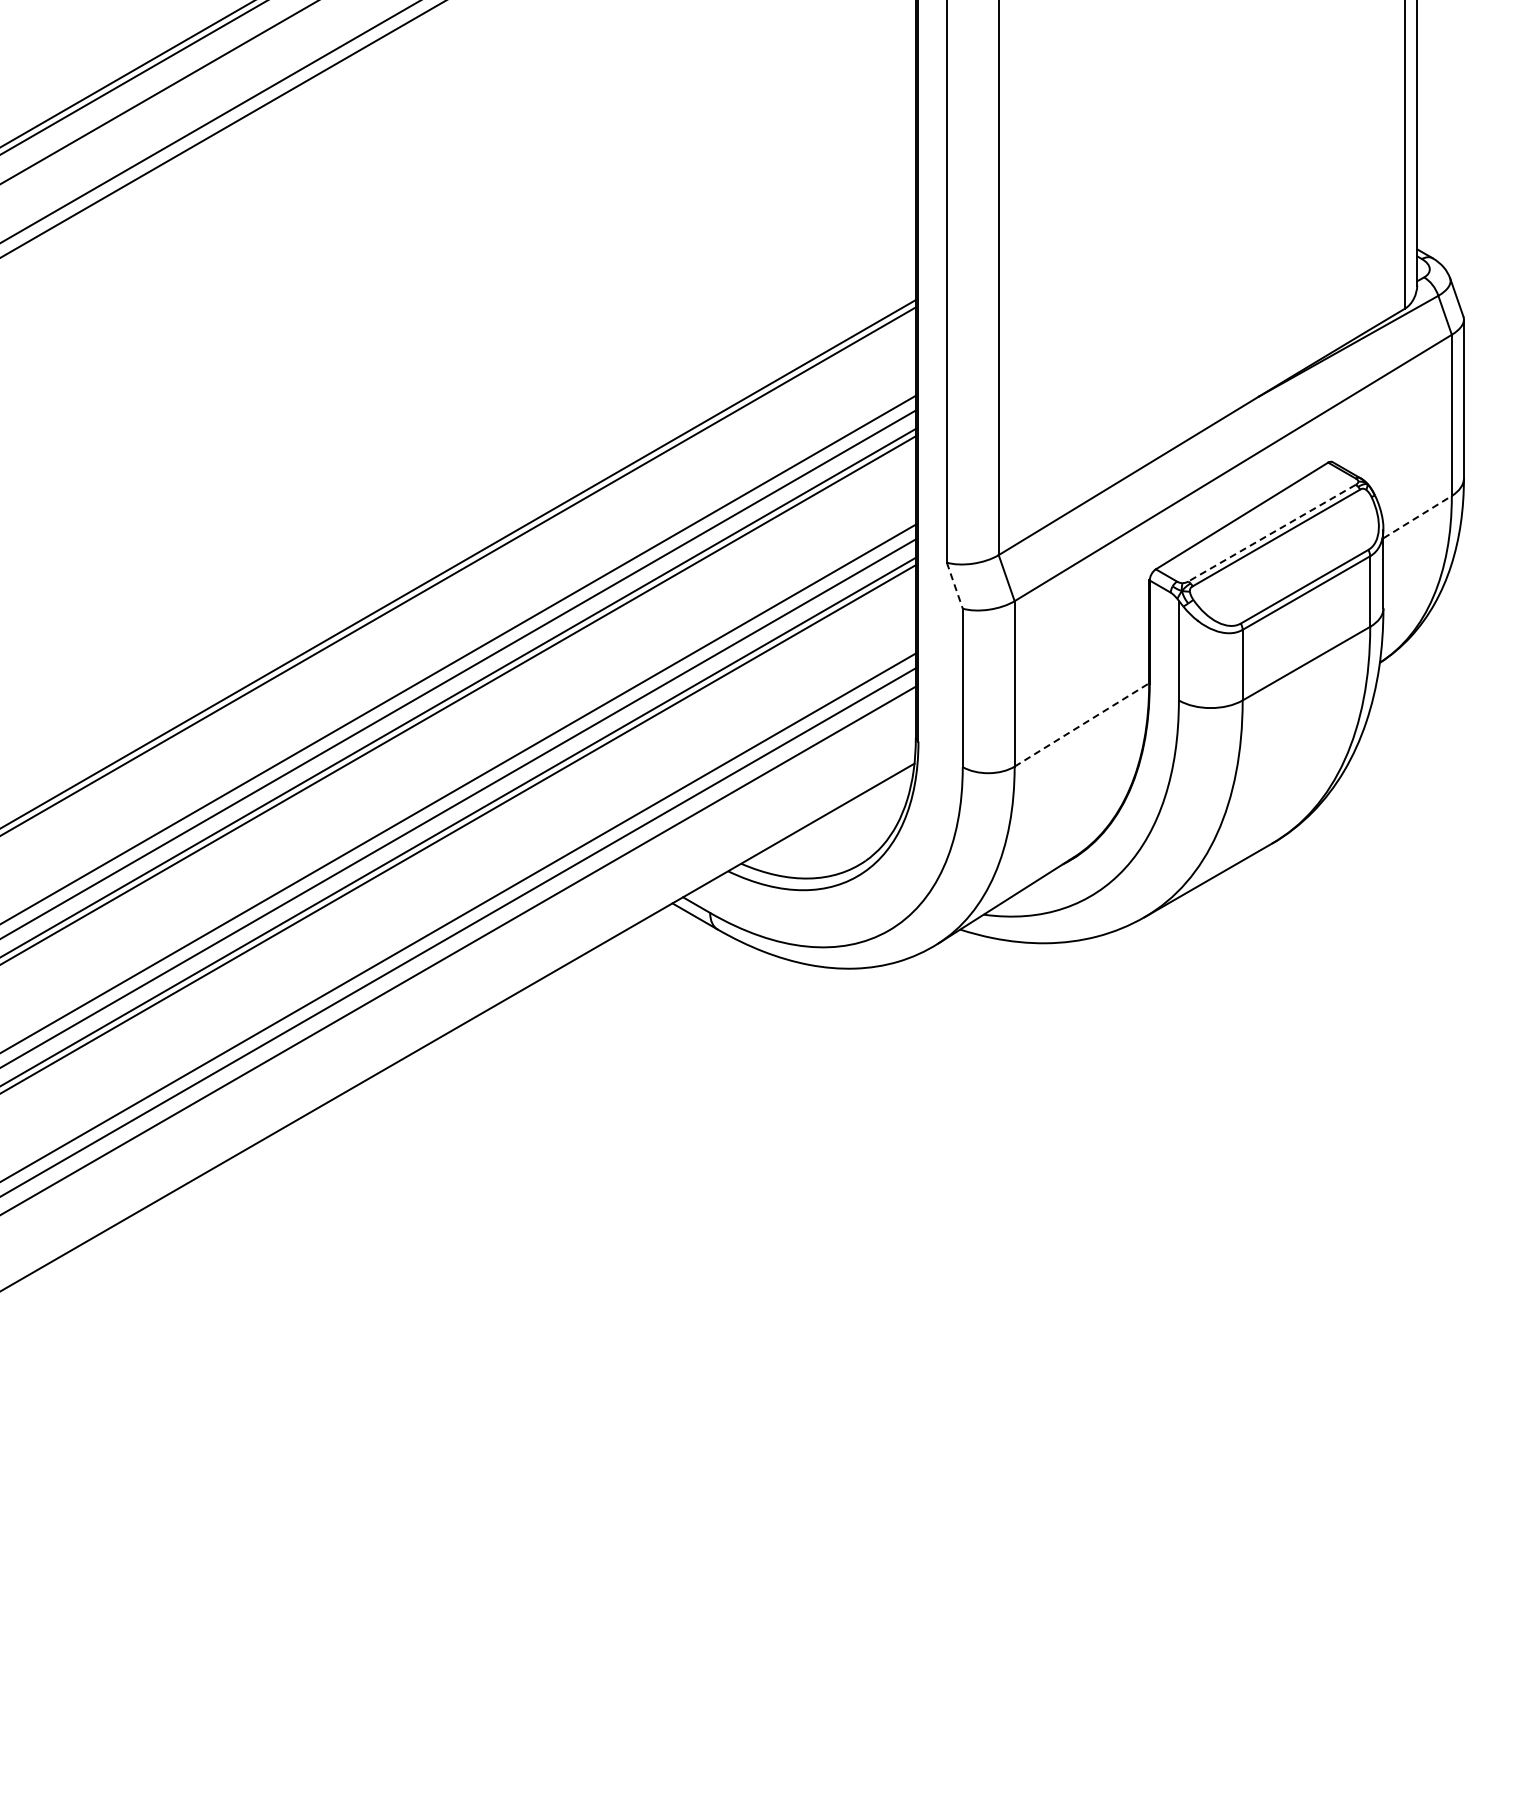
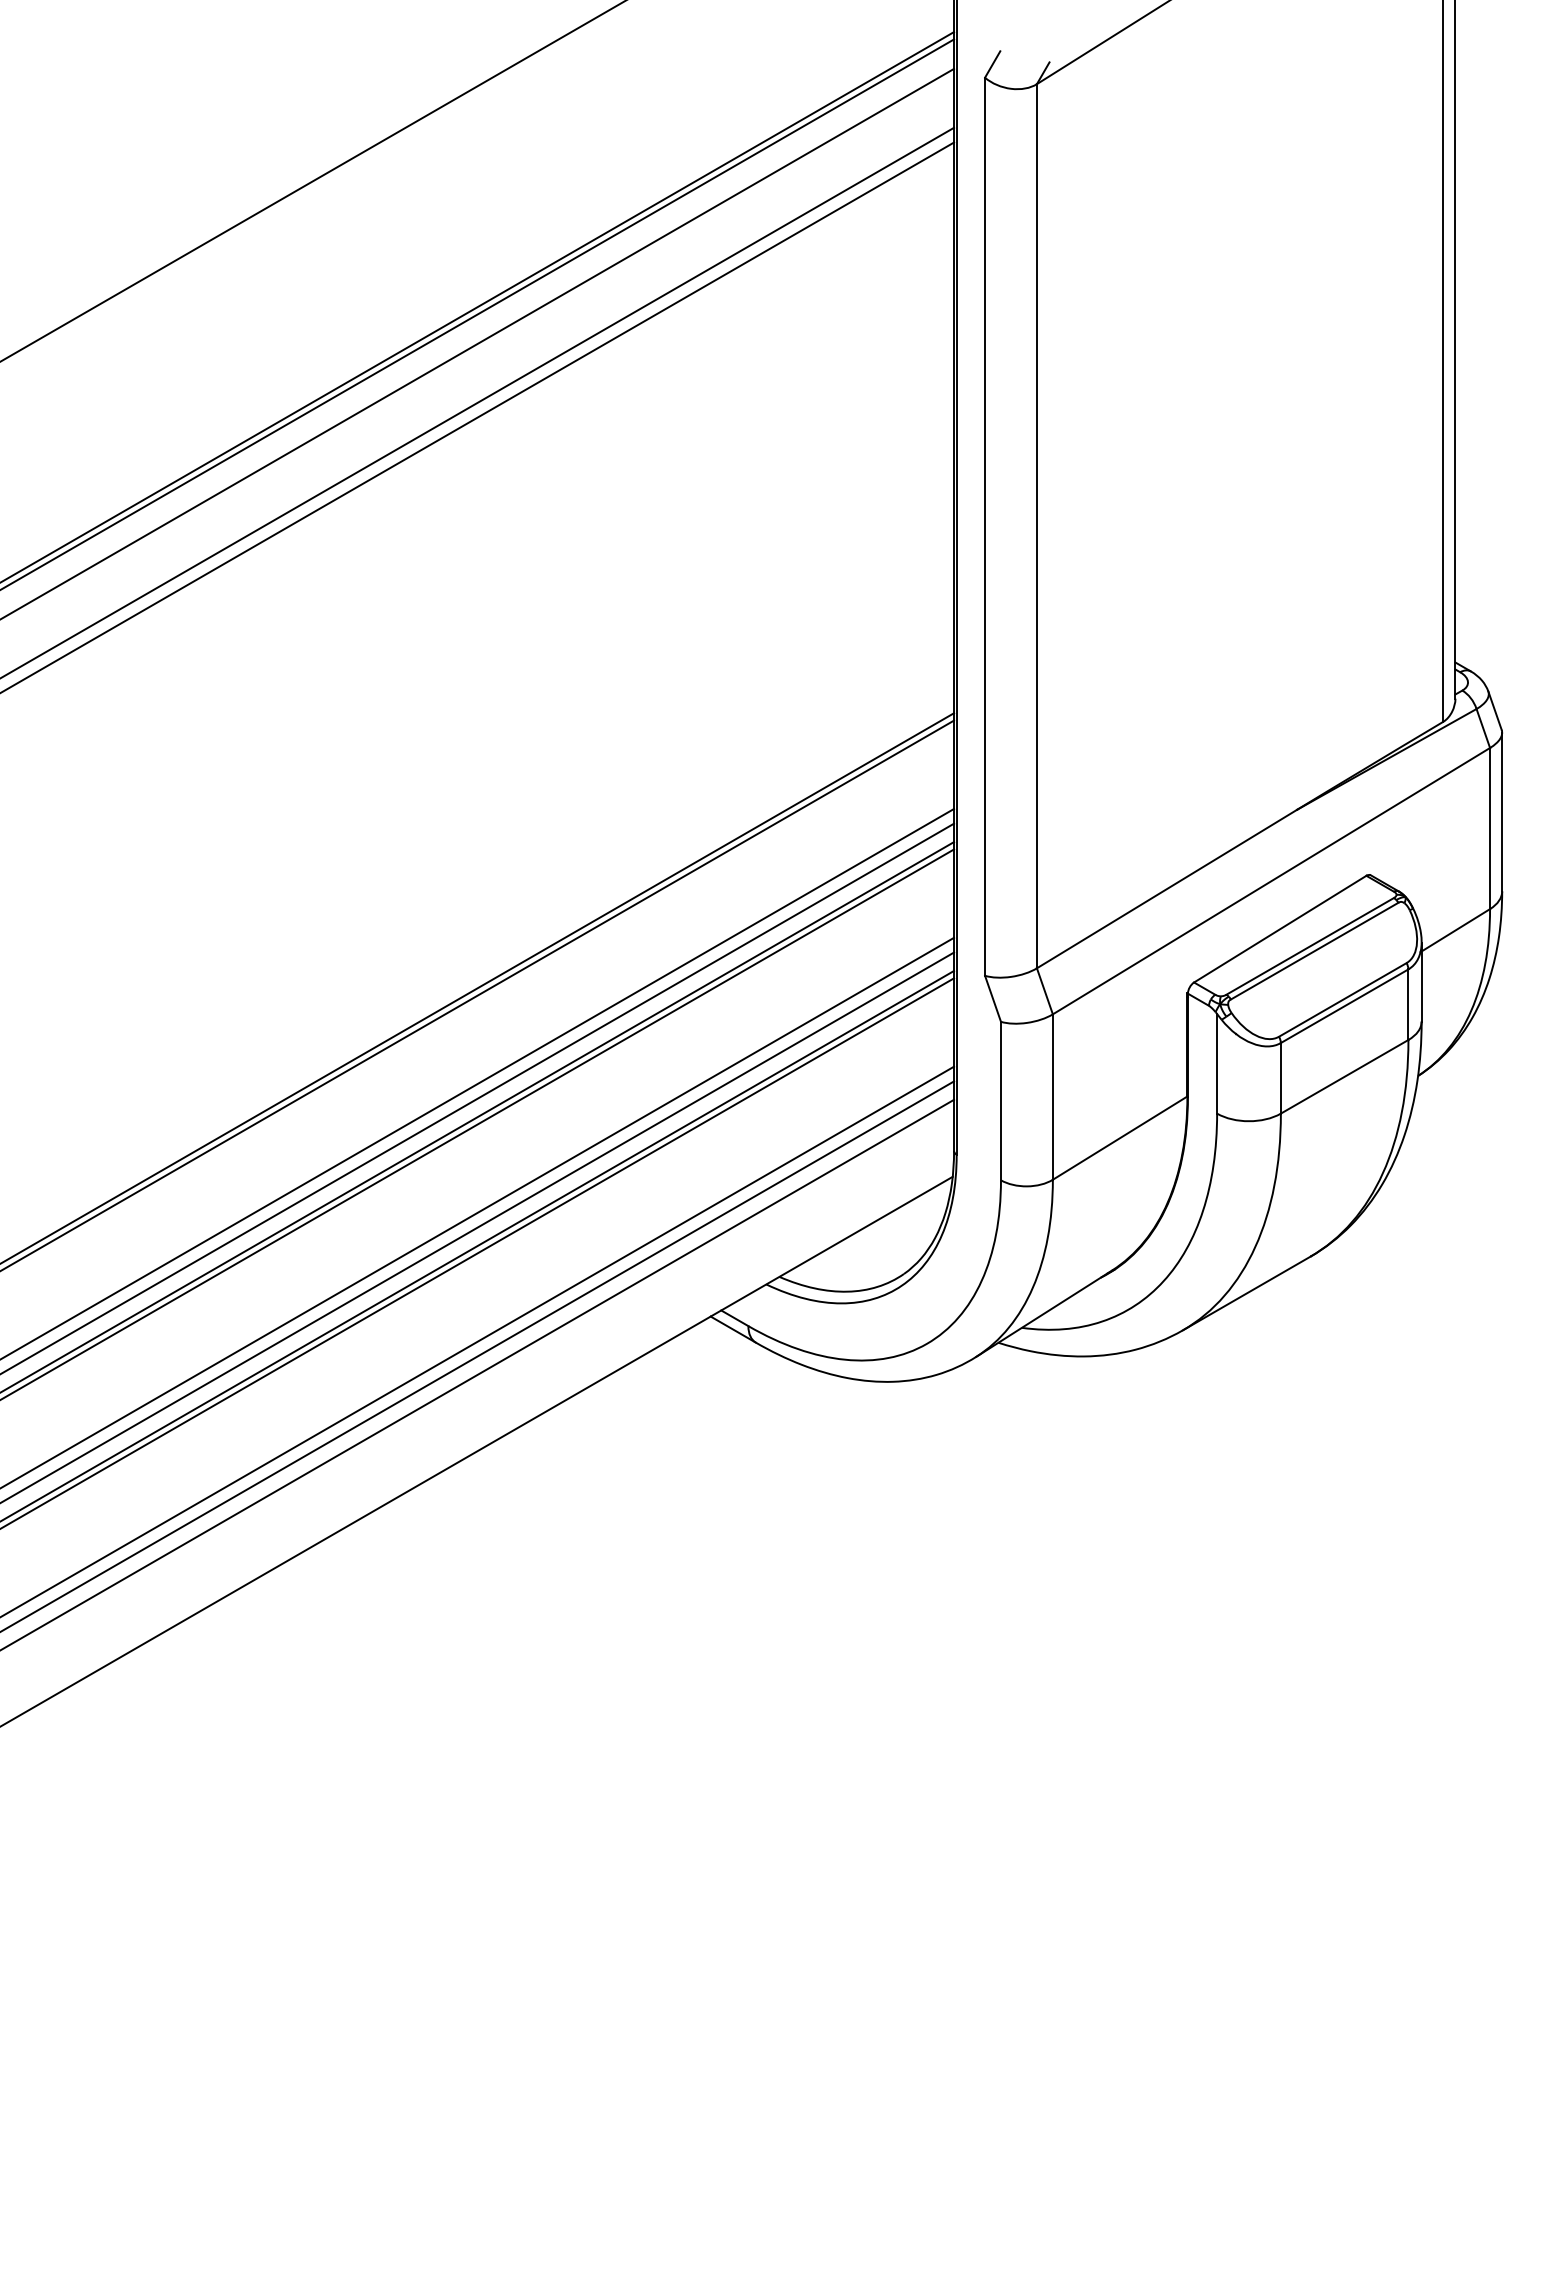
line: (1418, 517) -> (1456, 930), dashed -> solid
line: (1272, 533) -> (1310, 946), dashed -> solid
line: (955, 586) -> (993, 999), dashed -> solid
line: (1082, 724) -> (1120, 1137), dashed -> solid

